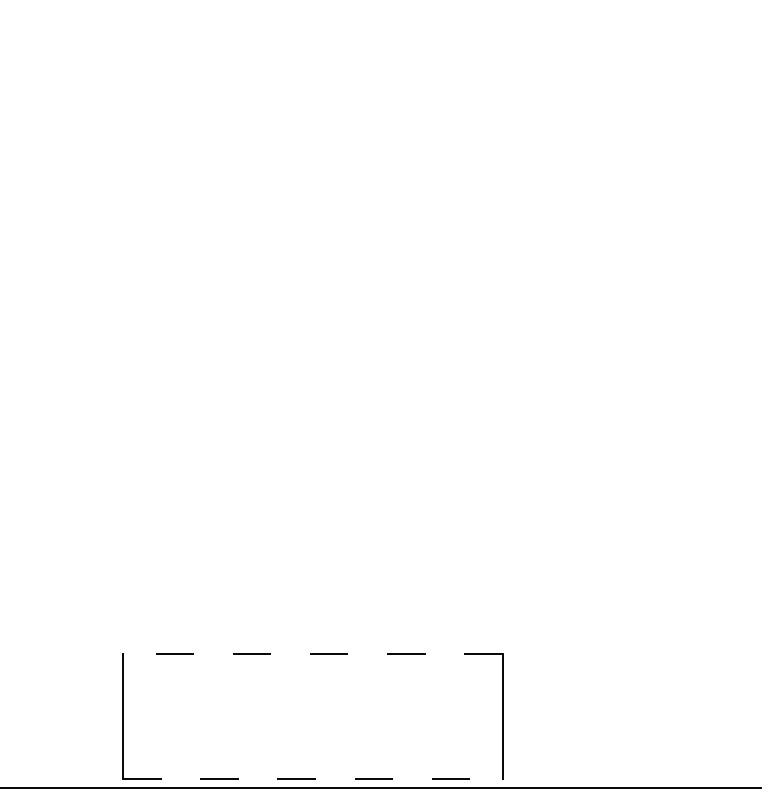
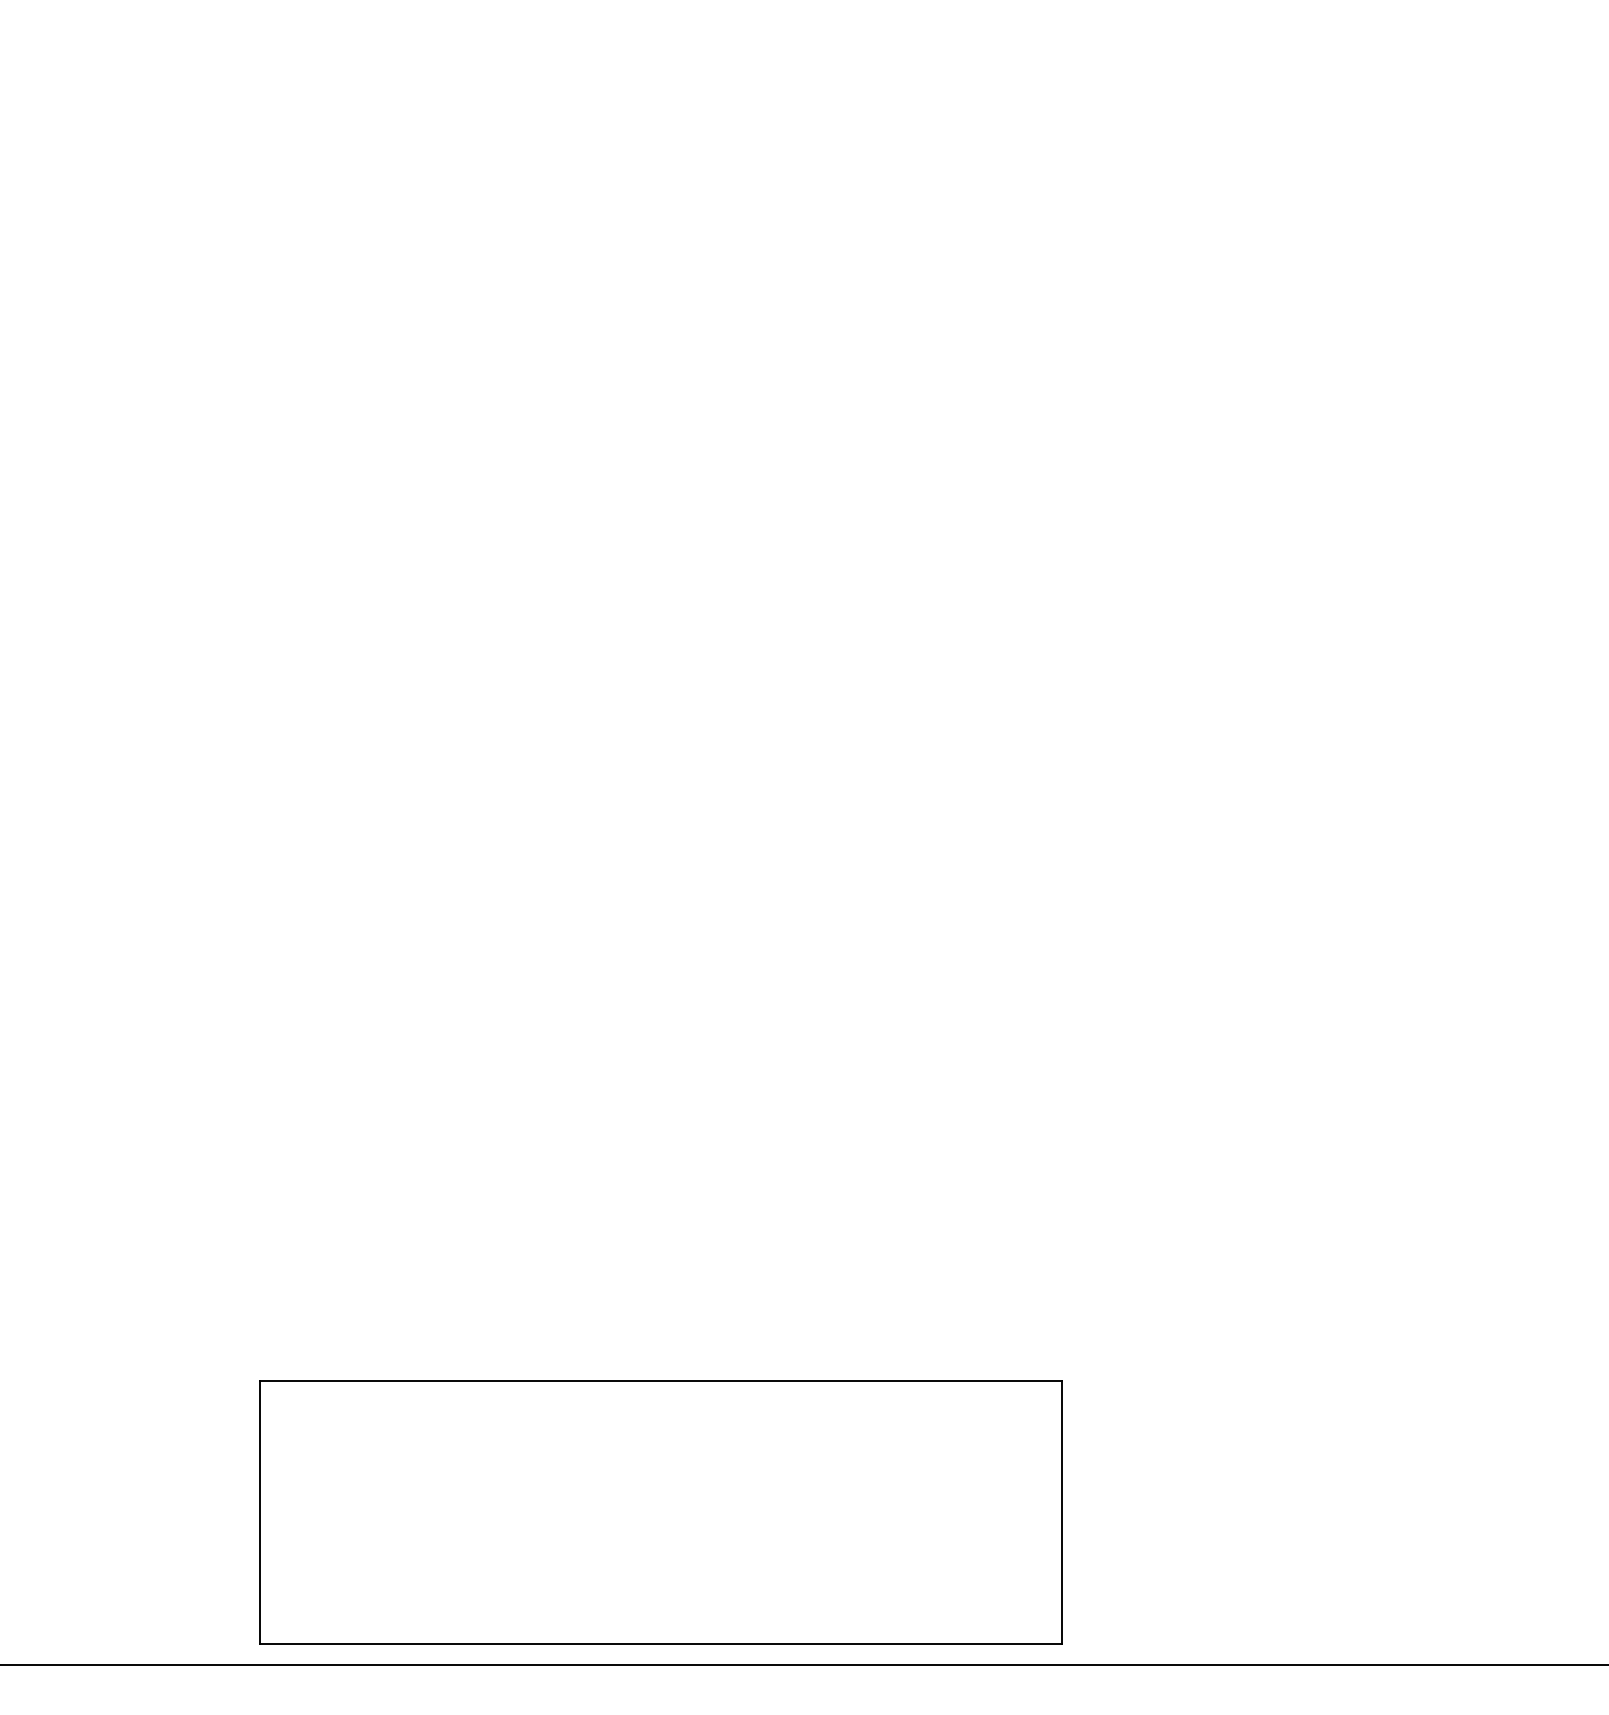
line: (312, 654) -> (659, 1382), dashed -> solid
line: (312, 778) -> (659, 1644), dashed -> solid

